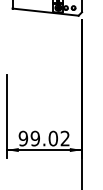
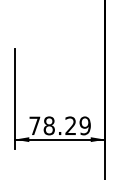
text: (43, 138) -> (59, 125), 99.02 -> 78.29

